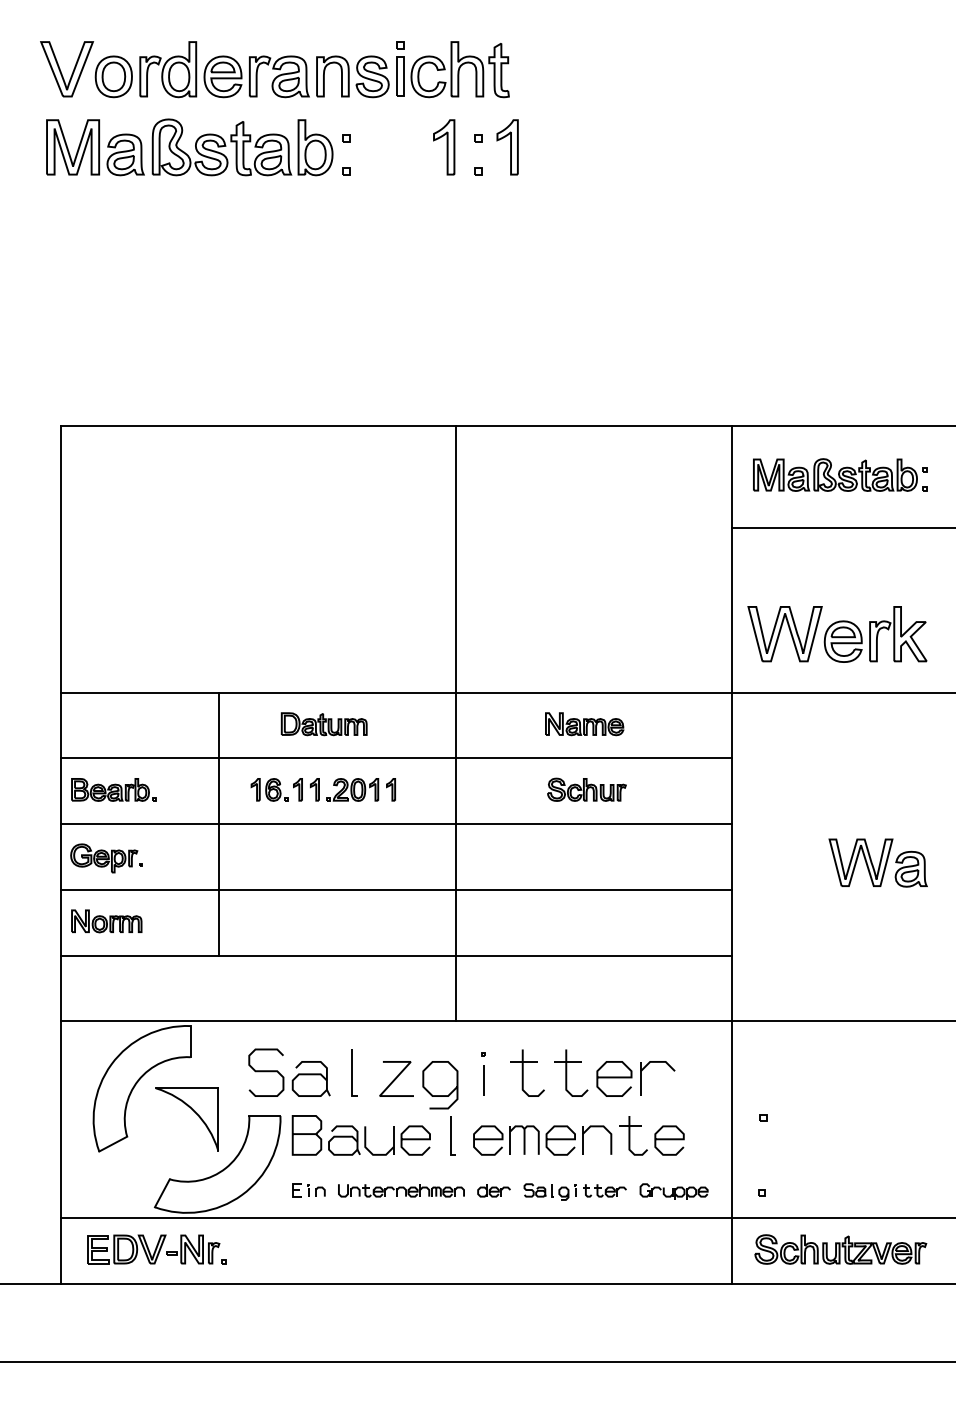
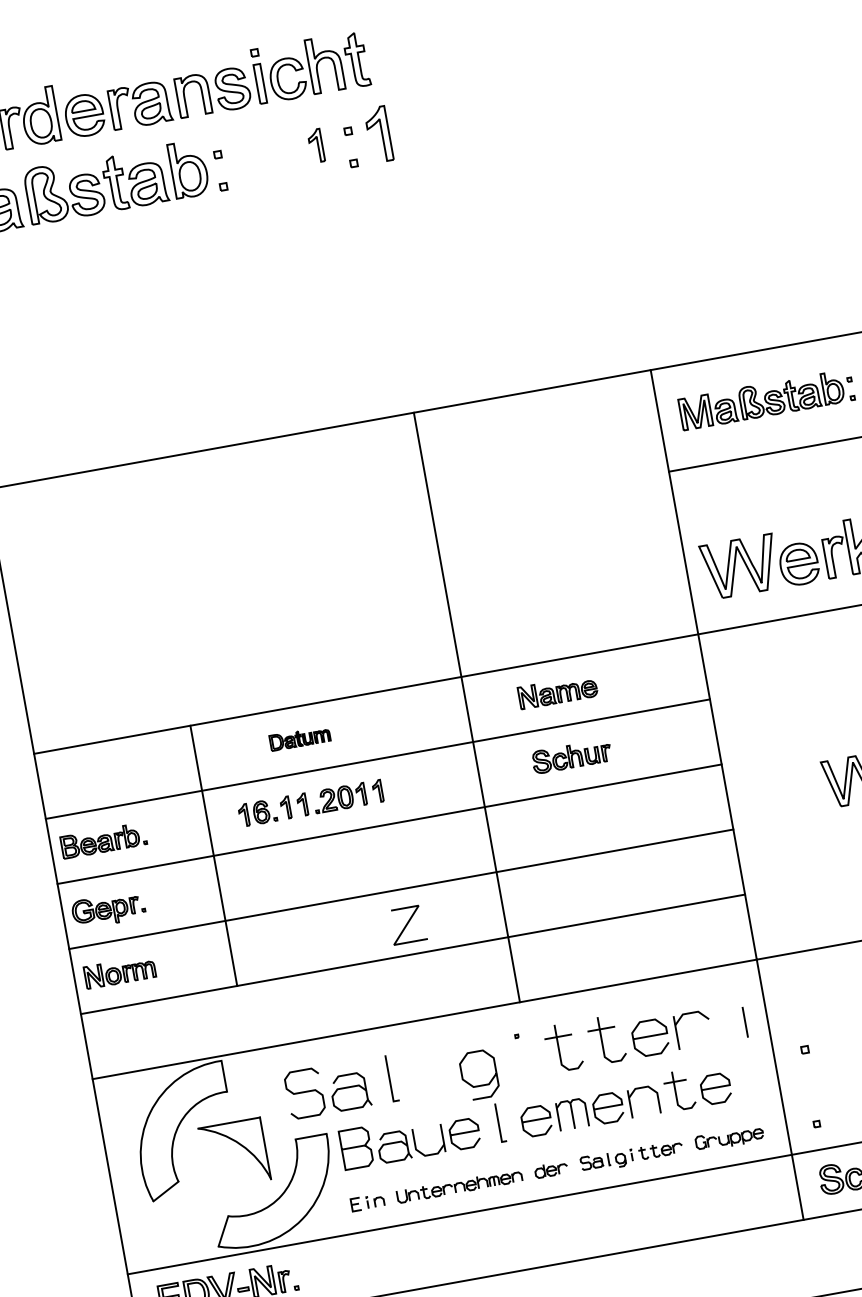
part: (444, 147) -> (316, 146), size x0.6
line: (455, 723) -> (466, 707), moved
part: (323, 724) -> (299, 738), size x0.7
line: (396, 1078) -> (407, 924), moved
line: (483, 1080) -> (744, 1022), moved

